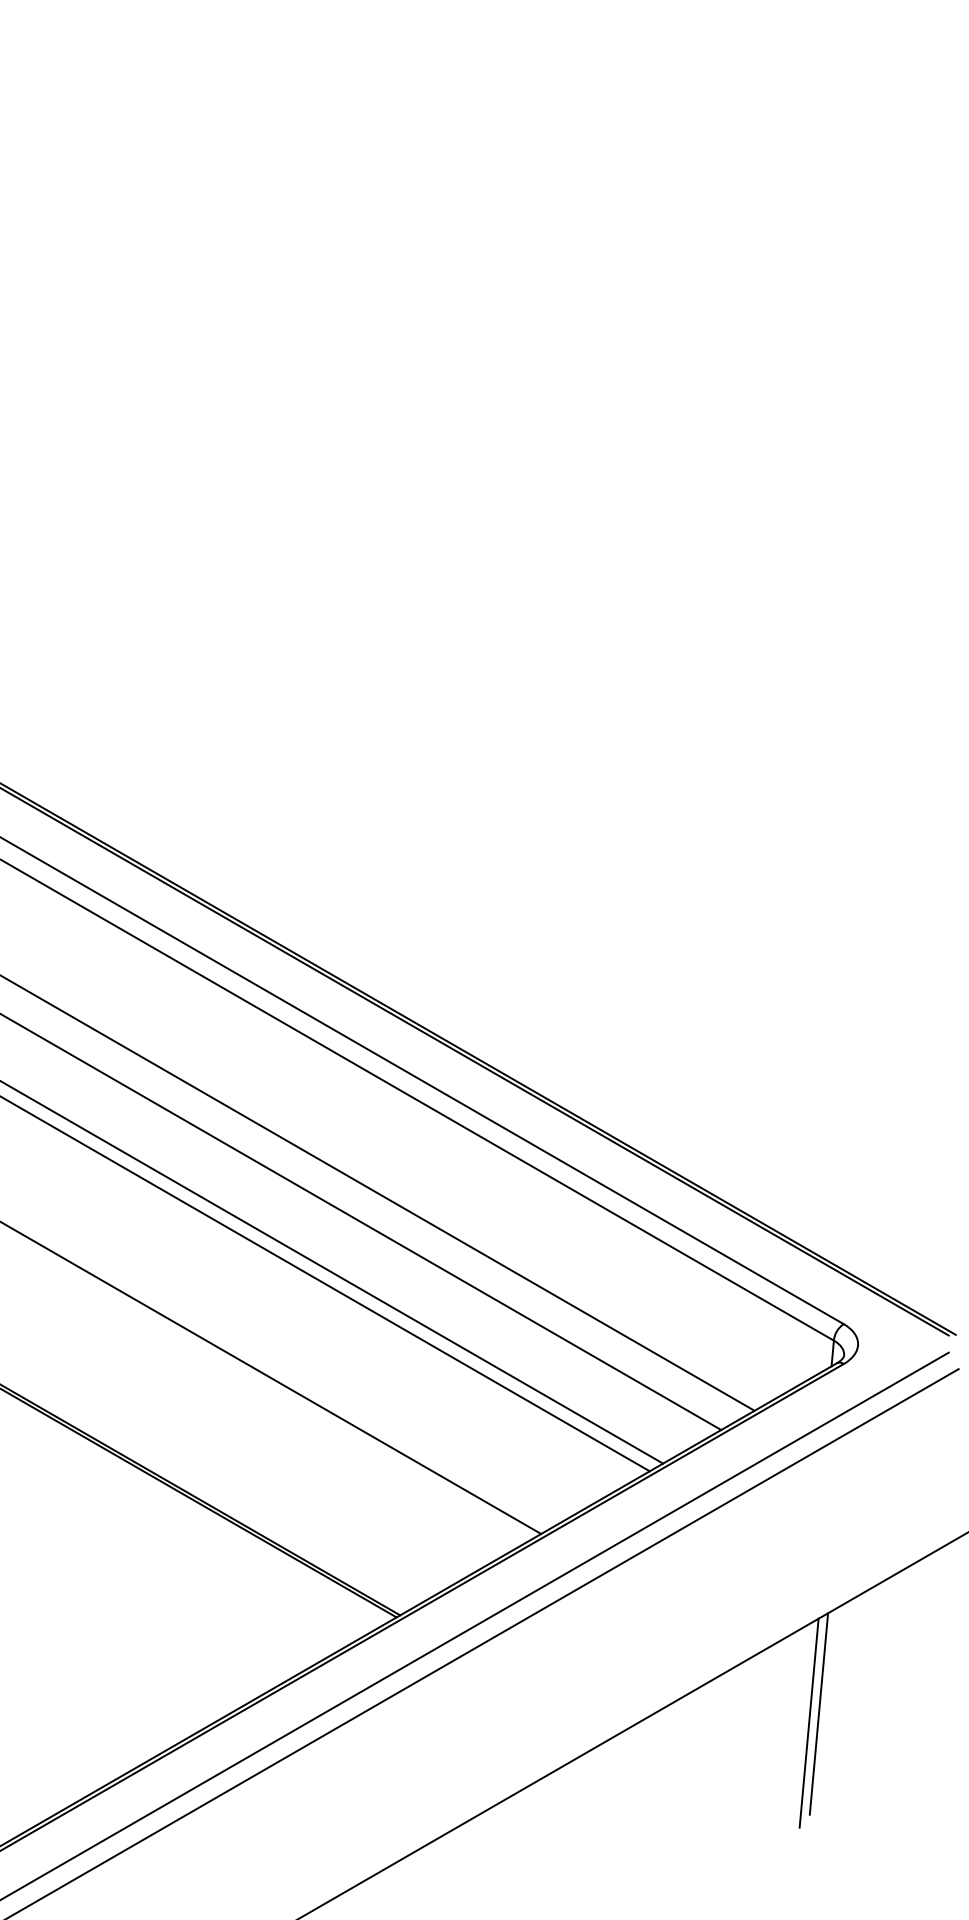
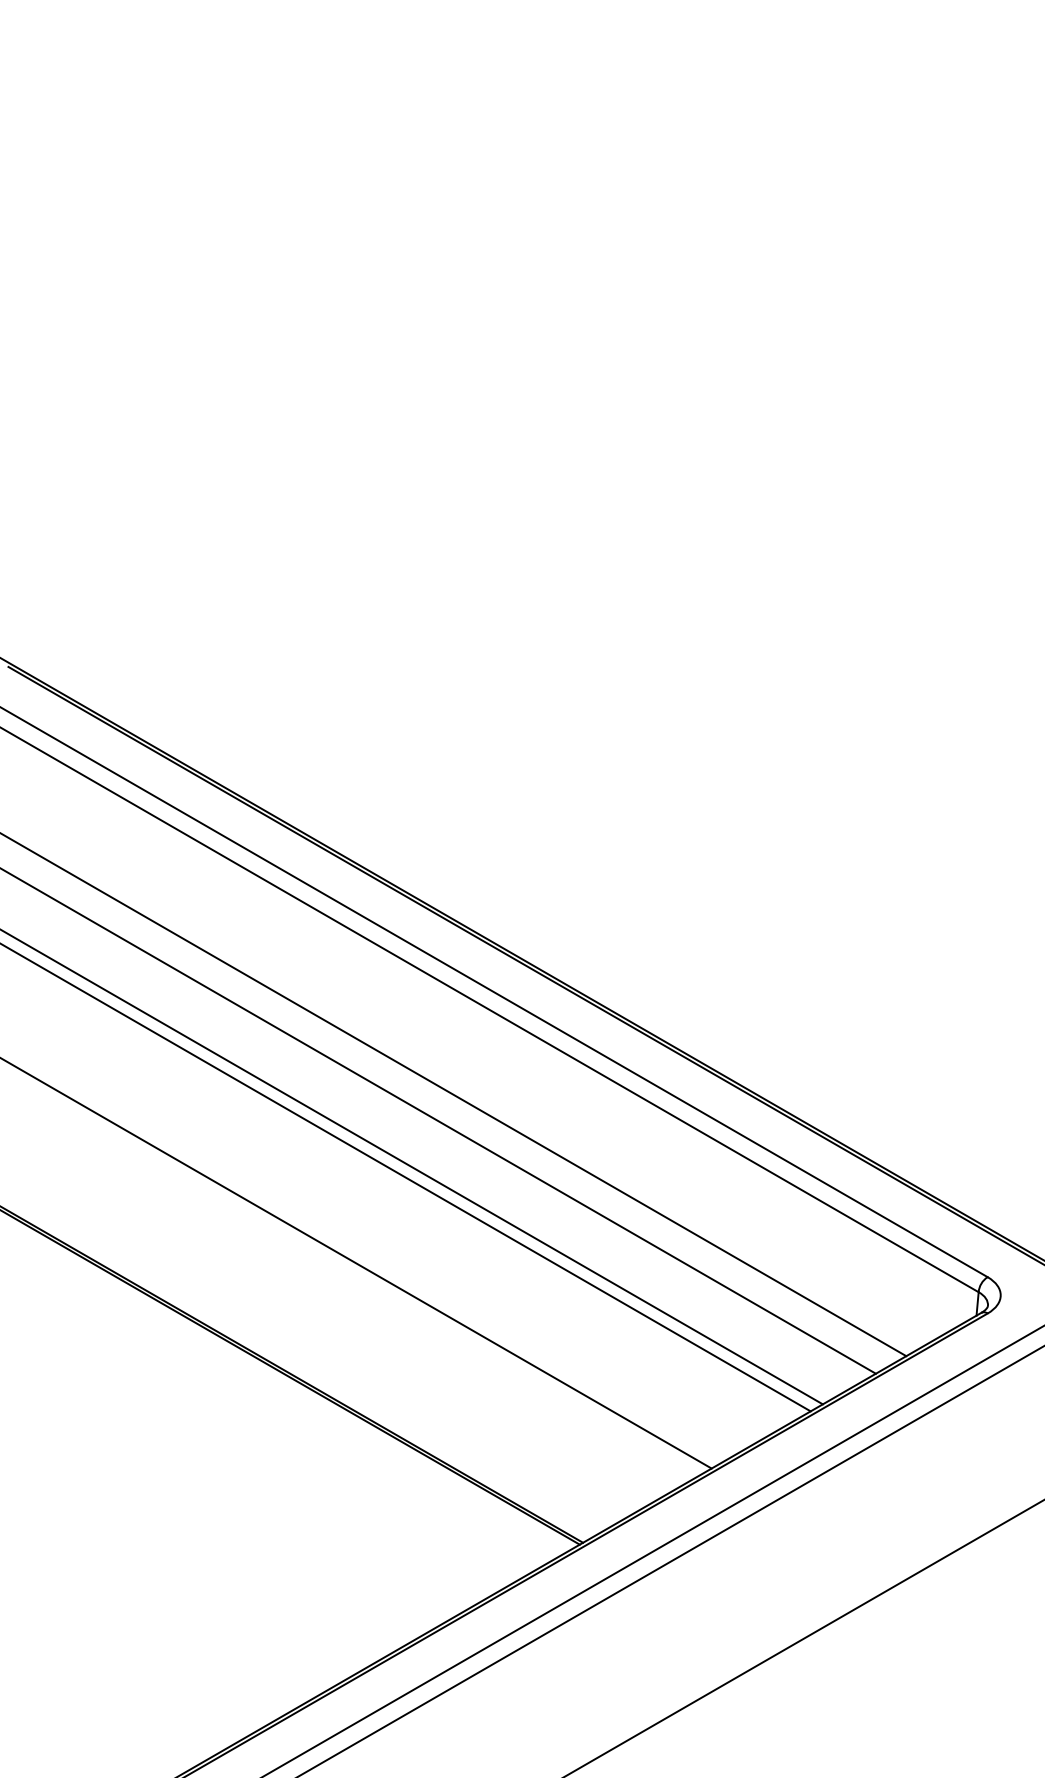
line: (818, 1713) -> (964, 1632), removed
line: (808, 1722) -> (955, 1640), removed

